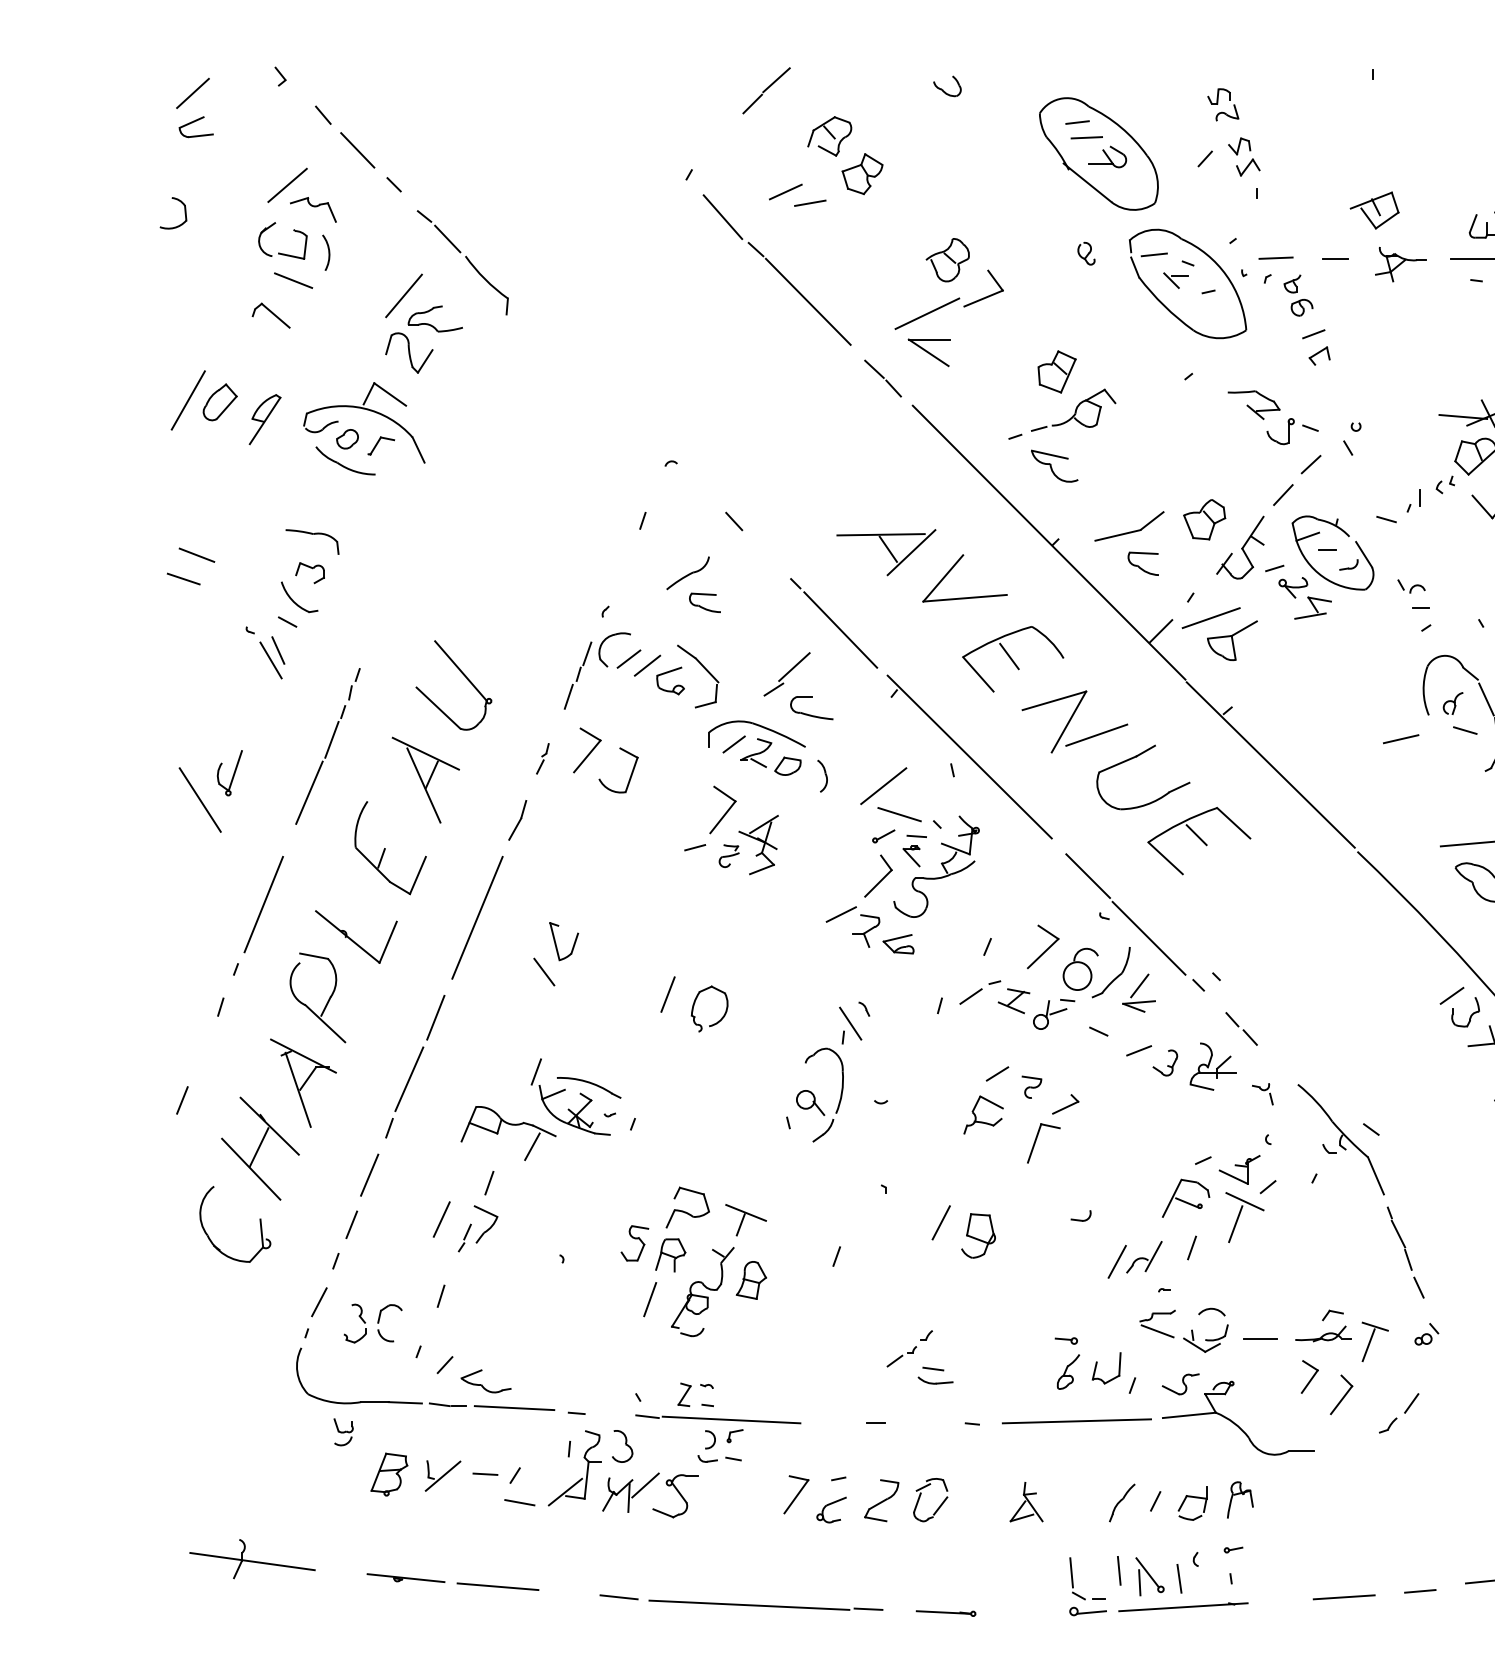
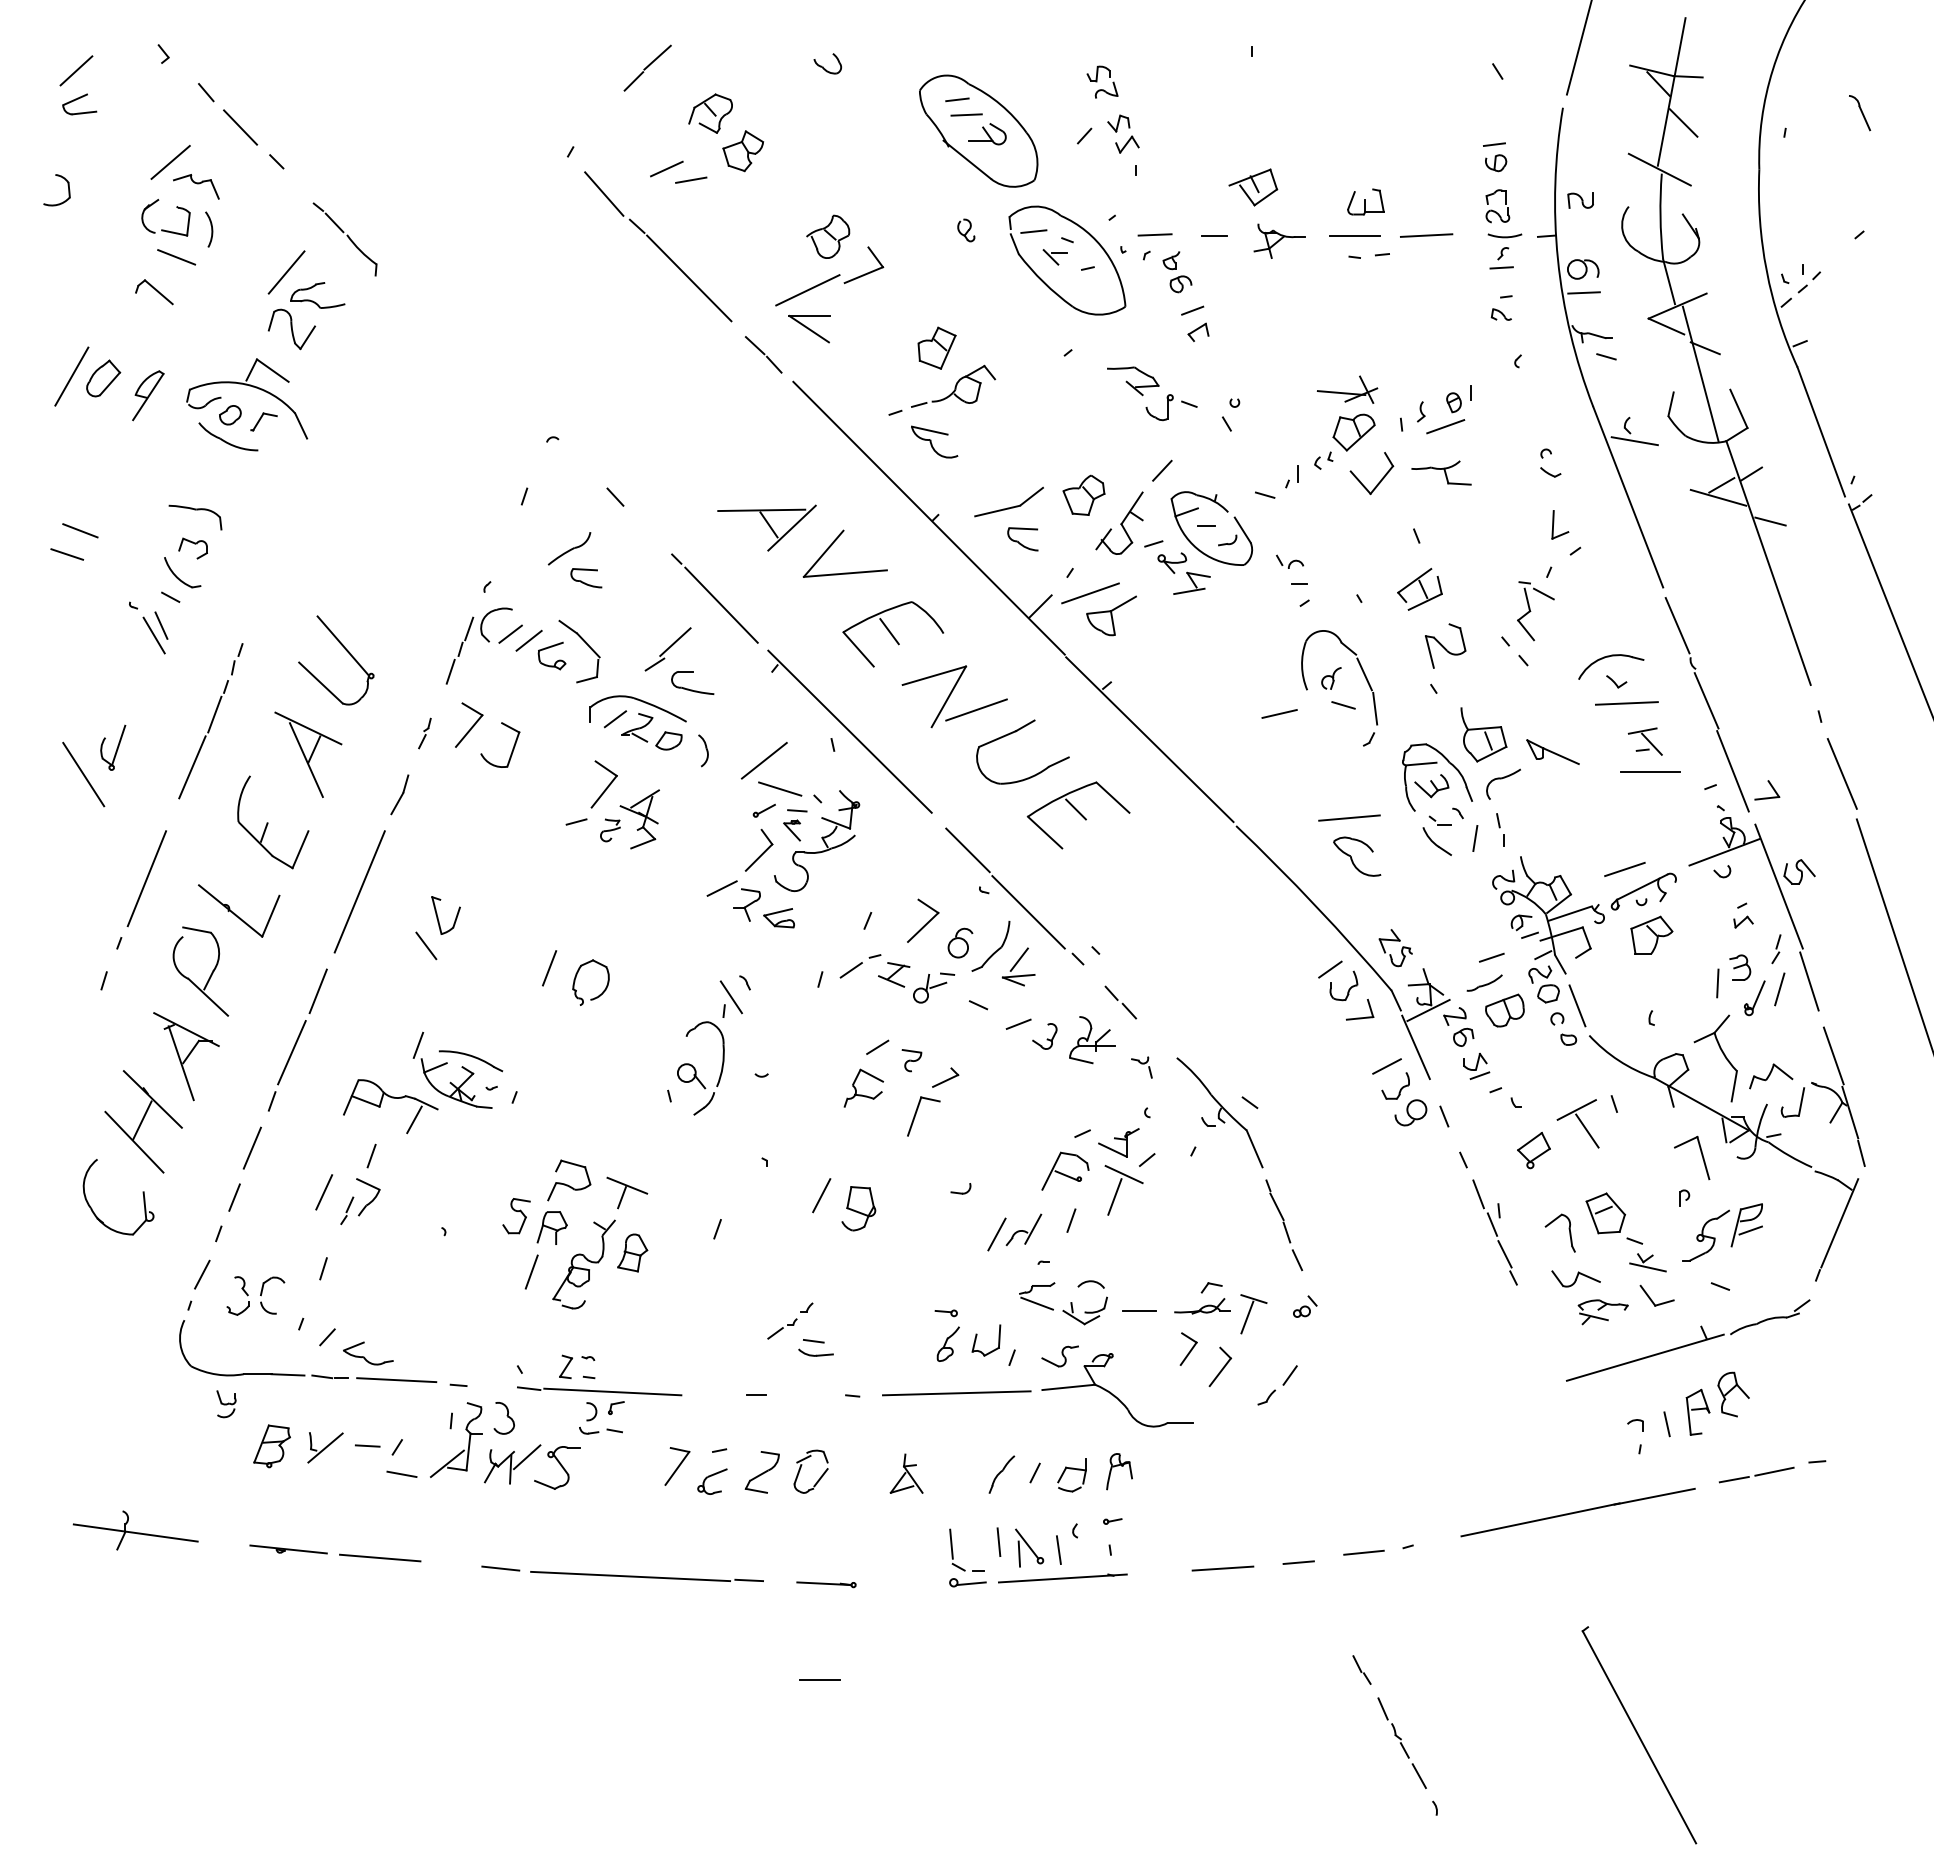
part: (462, 262) -> (344, 239), size x0.7
line: (1310, 464) -> (1189, 440), removed
part: (1080, 968) -> (960, 942), size x0.7
line: (181, 1100) -> (65, 1073), removed

